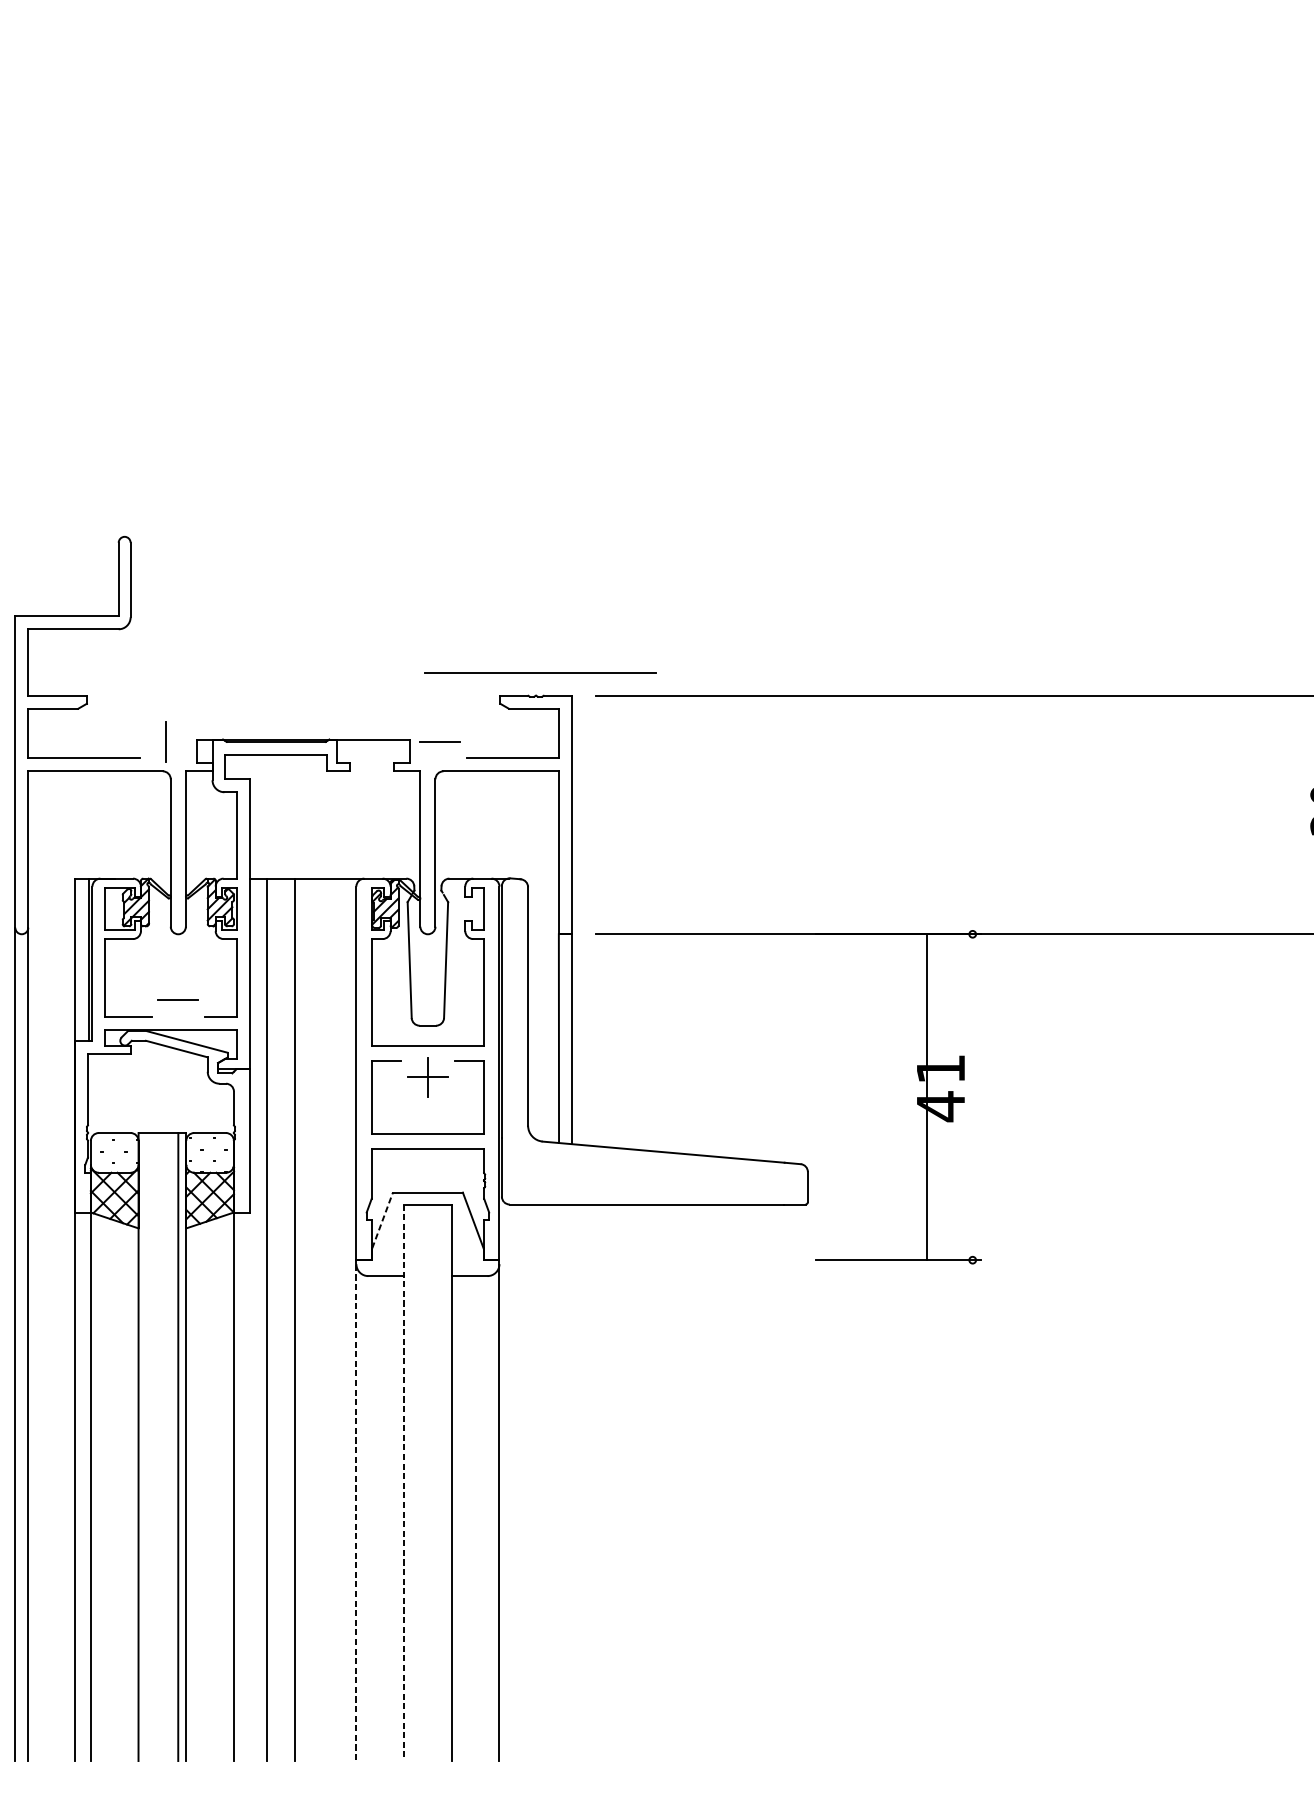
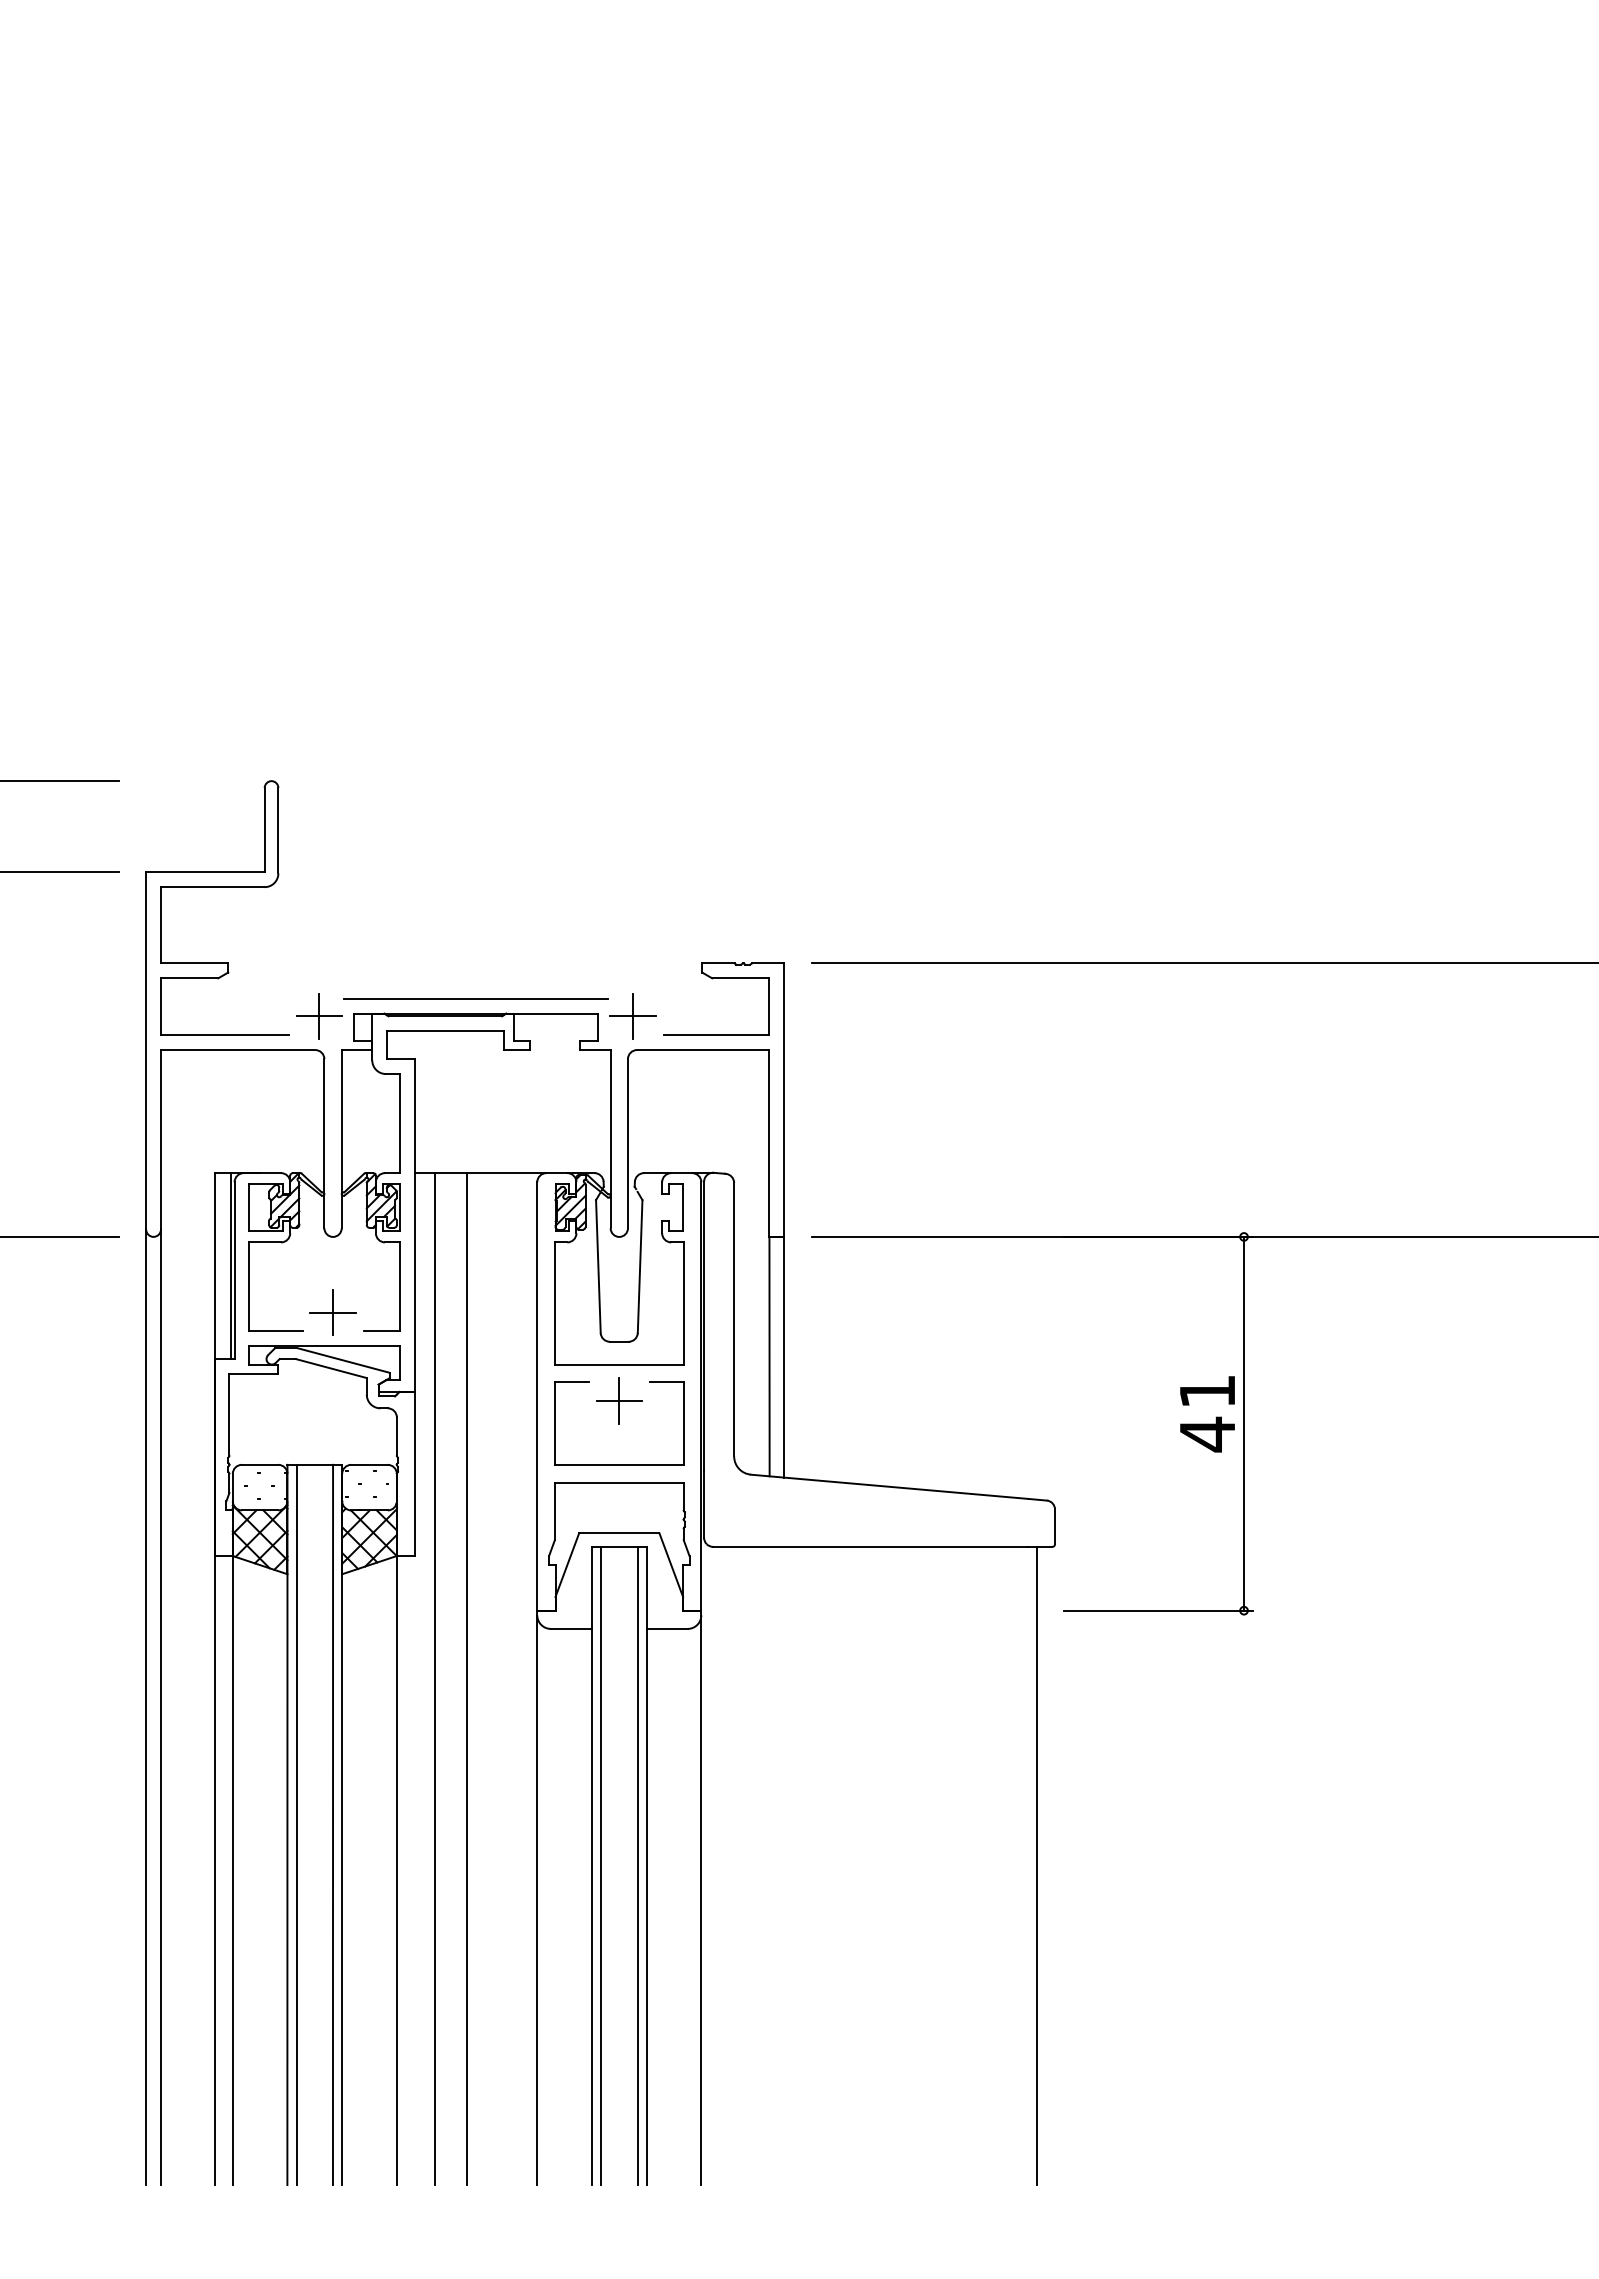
line: (539, 673) -> (475, 998), moved
line: (166, 742) -> (319, 1016), added
line: (439, 742) -> (632, 1016), added
line: (178, 1000) -> (333, 1312), added
line: (927, 1096) -> (1244, 1423), moved
line: (382, 1219) -> (567, 1564), dashed -> solid
line: (146, 1446) -> (296, 1824), added
line: (412, 1482) -> (601, 1865), added
line: (443, 1482) -> (637, 1865), added
line: (791, 1482) -> (1036, 1865), added
line: (403, 1483) -> (591, 1866), dashed -> solid
line: (356, 1512) -> (537, 1900), dashed -> solid

